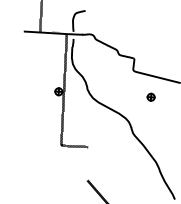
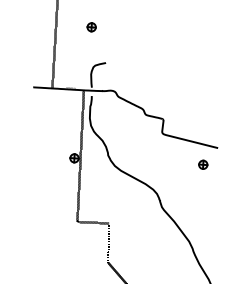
part: (151, 97) -> (203, 164), moved
line: (87, 163) -> (108, 242), added

